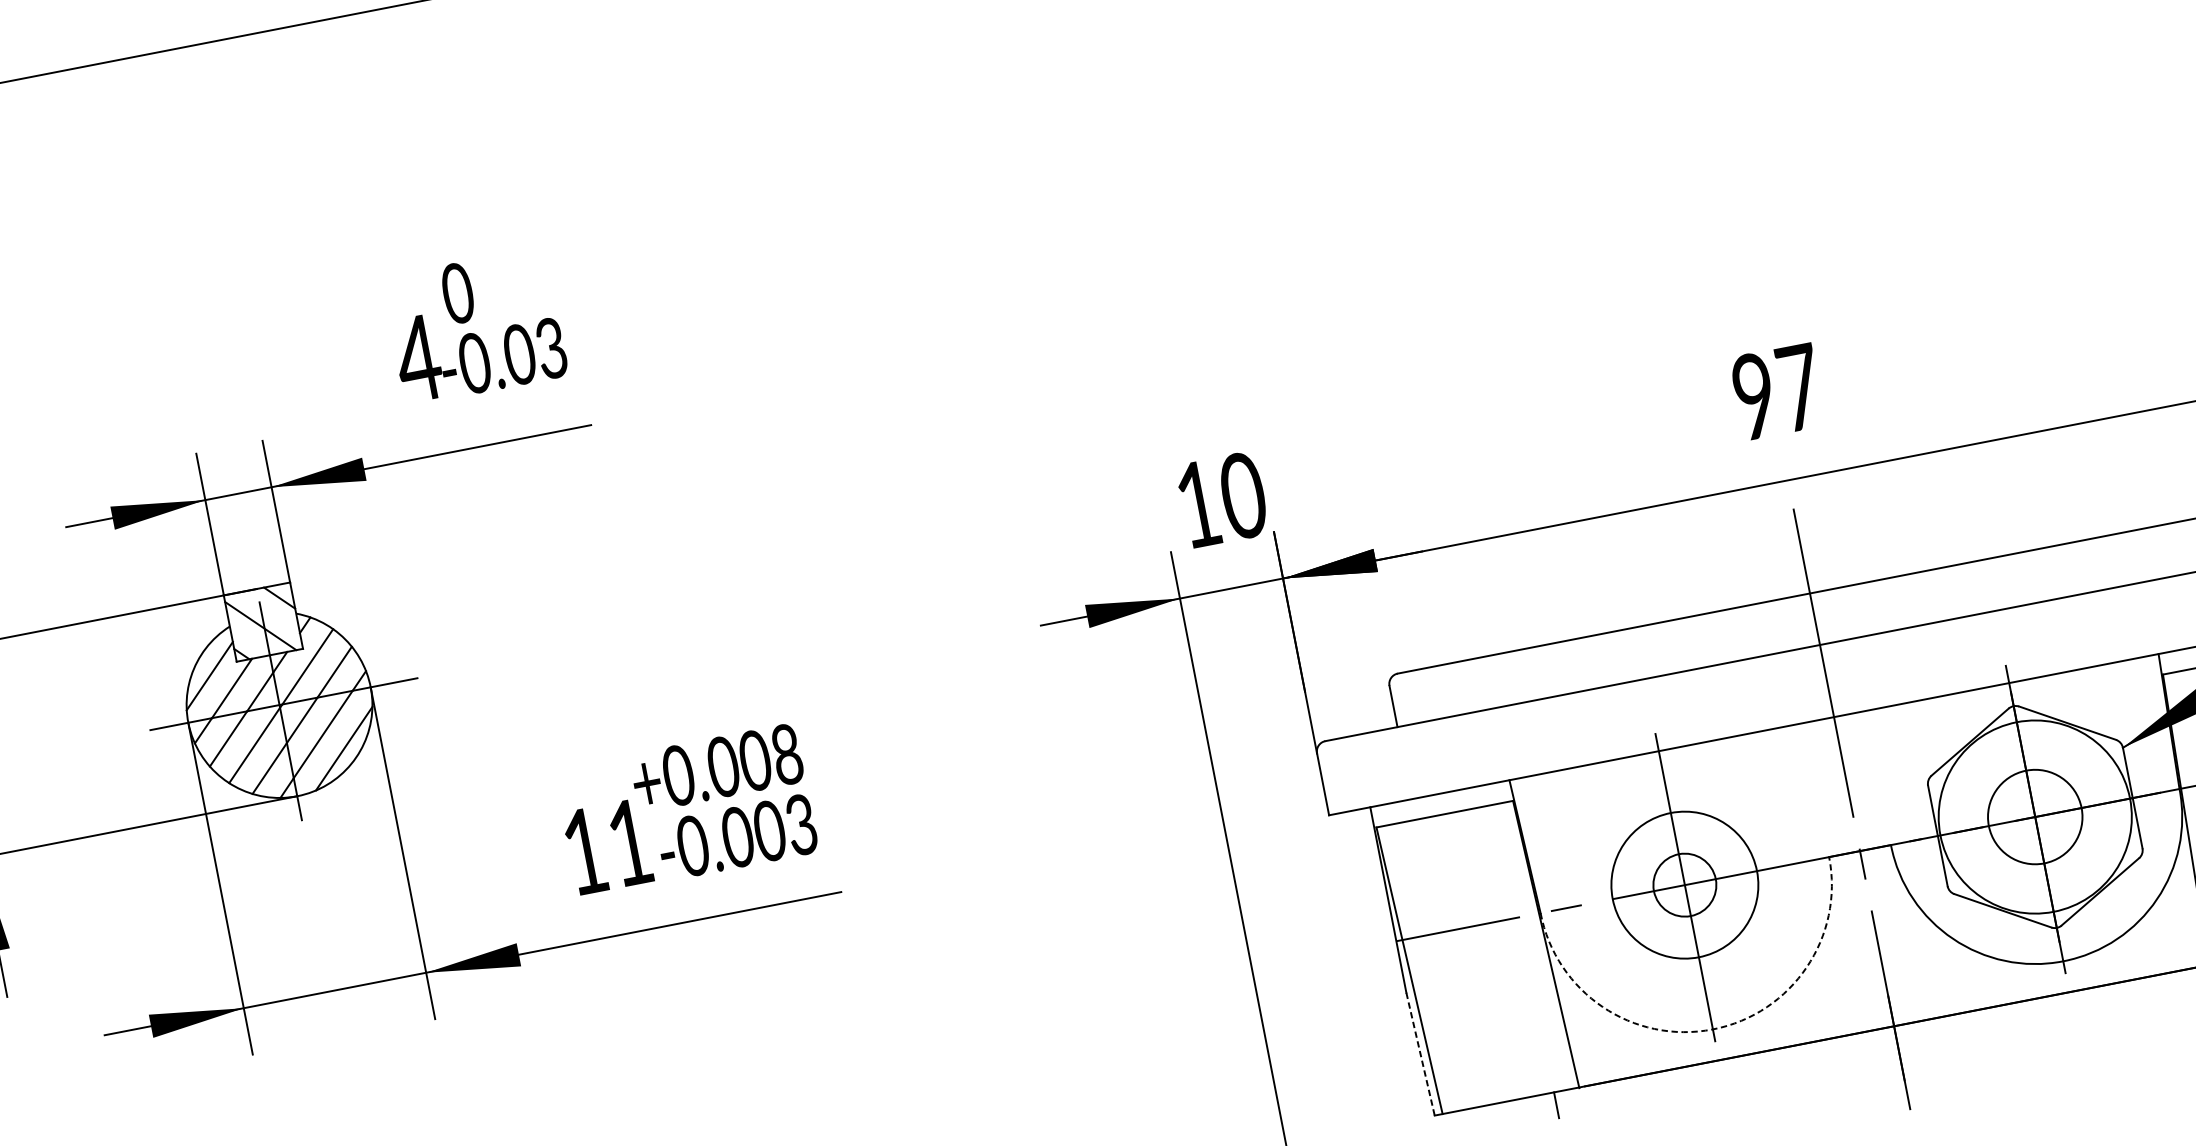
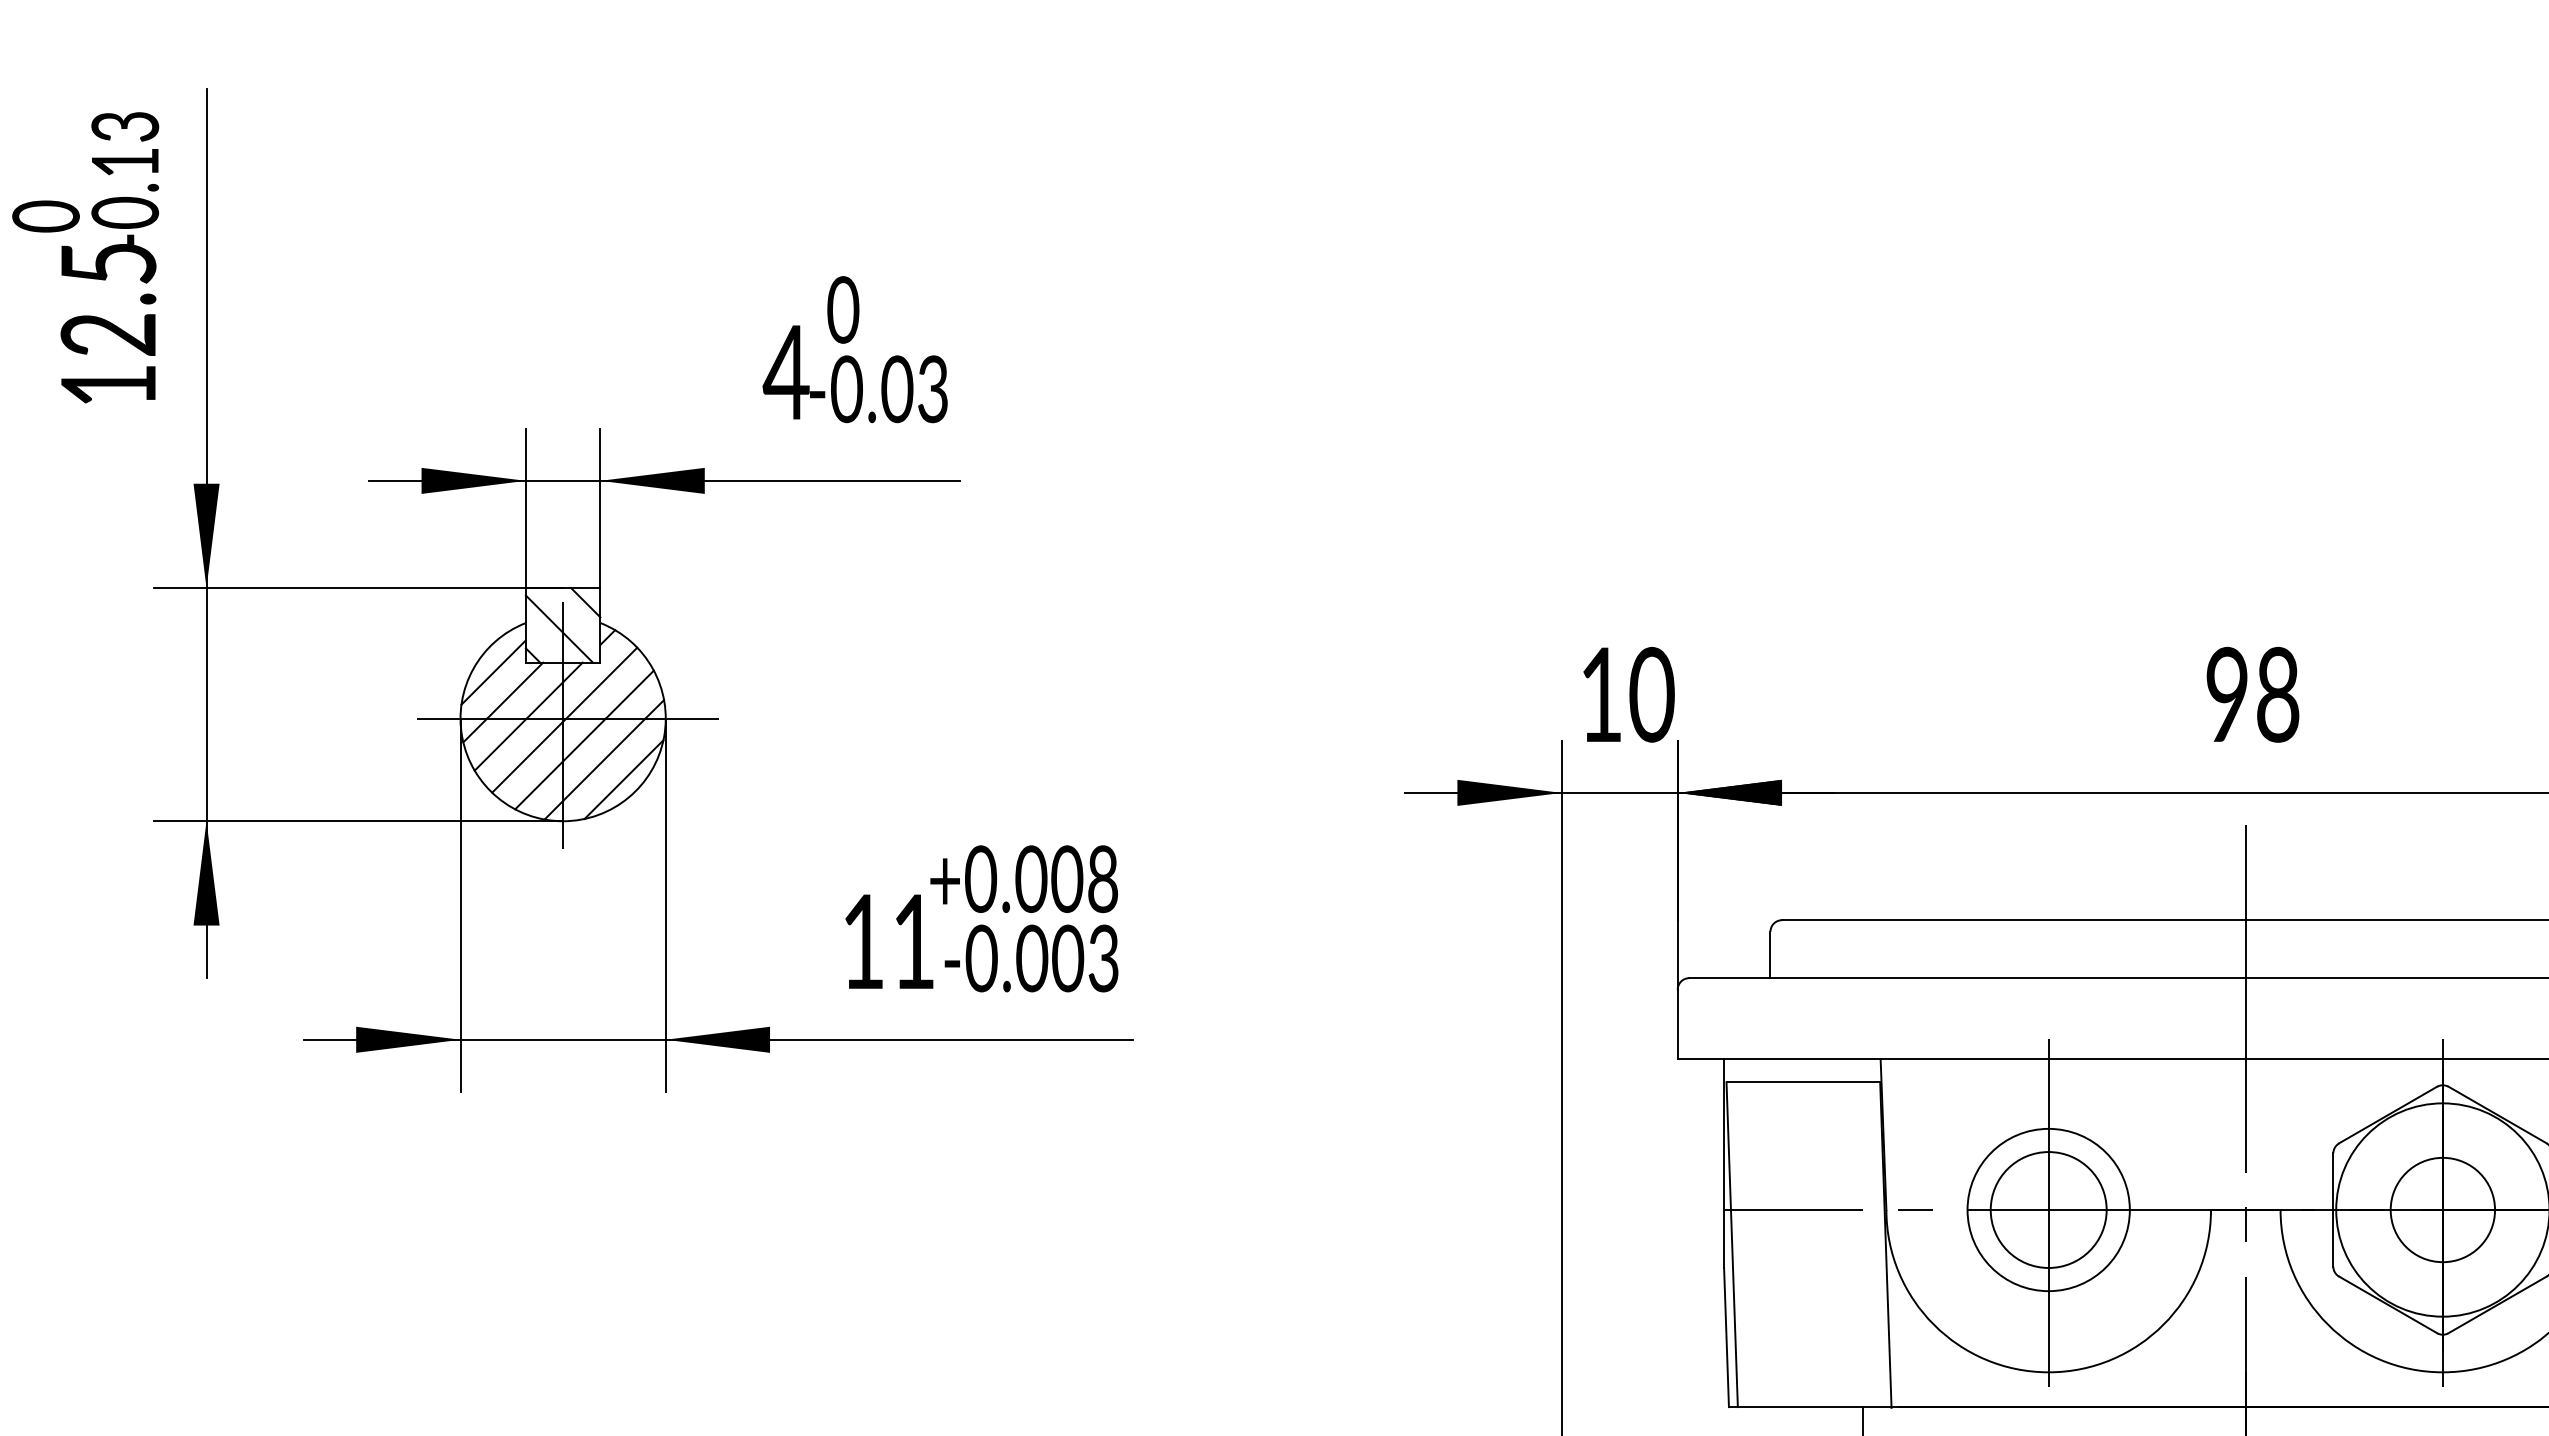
text: (1800, 387) -> (2278, 694), 97 -> 98
circle: (1684, 884) -> (2048, 1209), size x1.67
arc: (1712, 1029) -> (2048, 1372), dashed -> solid
line: (1420, 1054) -> (1726, 1337), dashed -> solid

